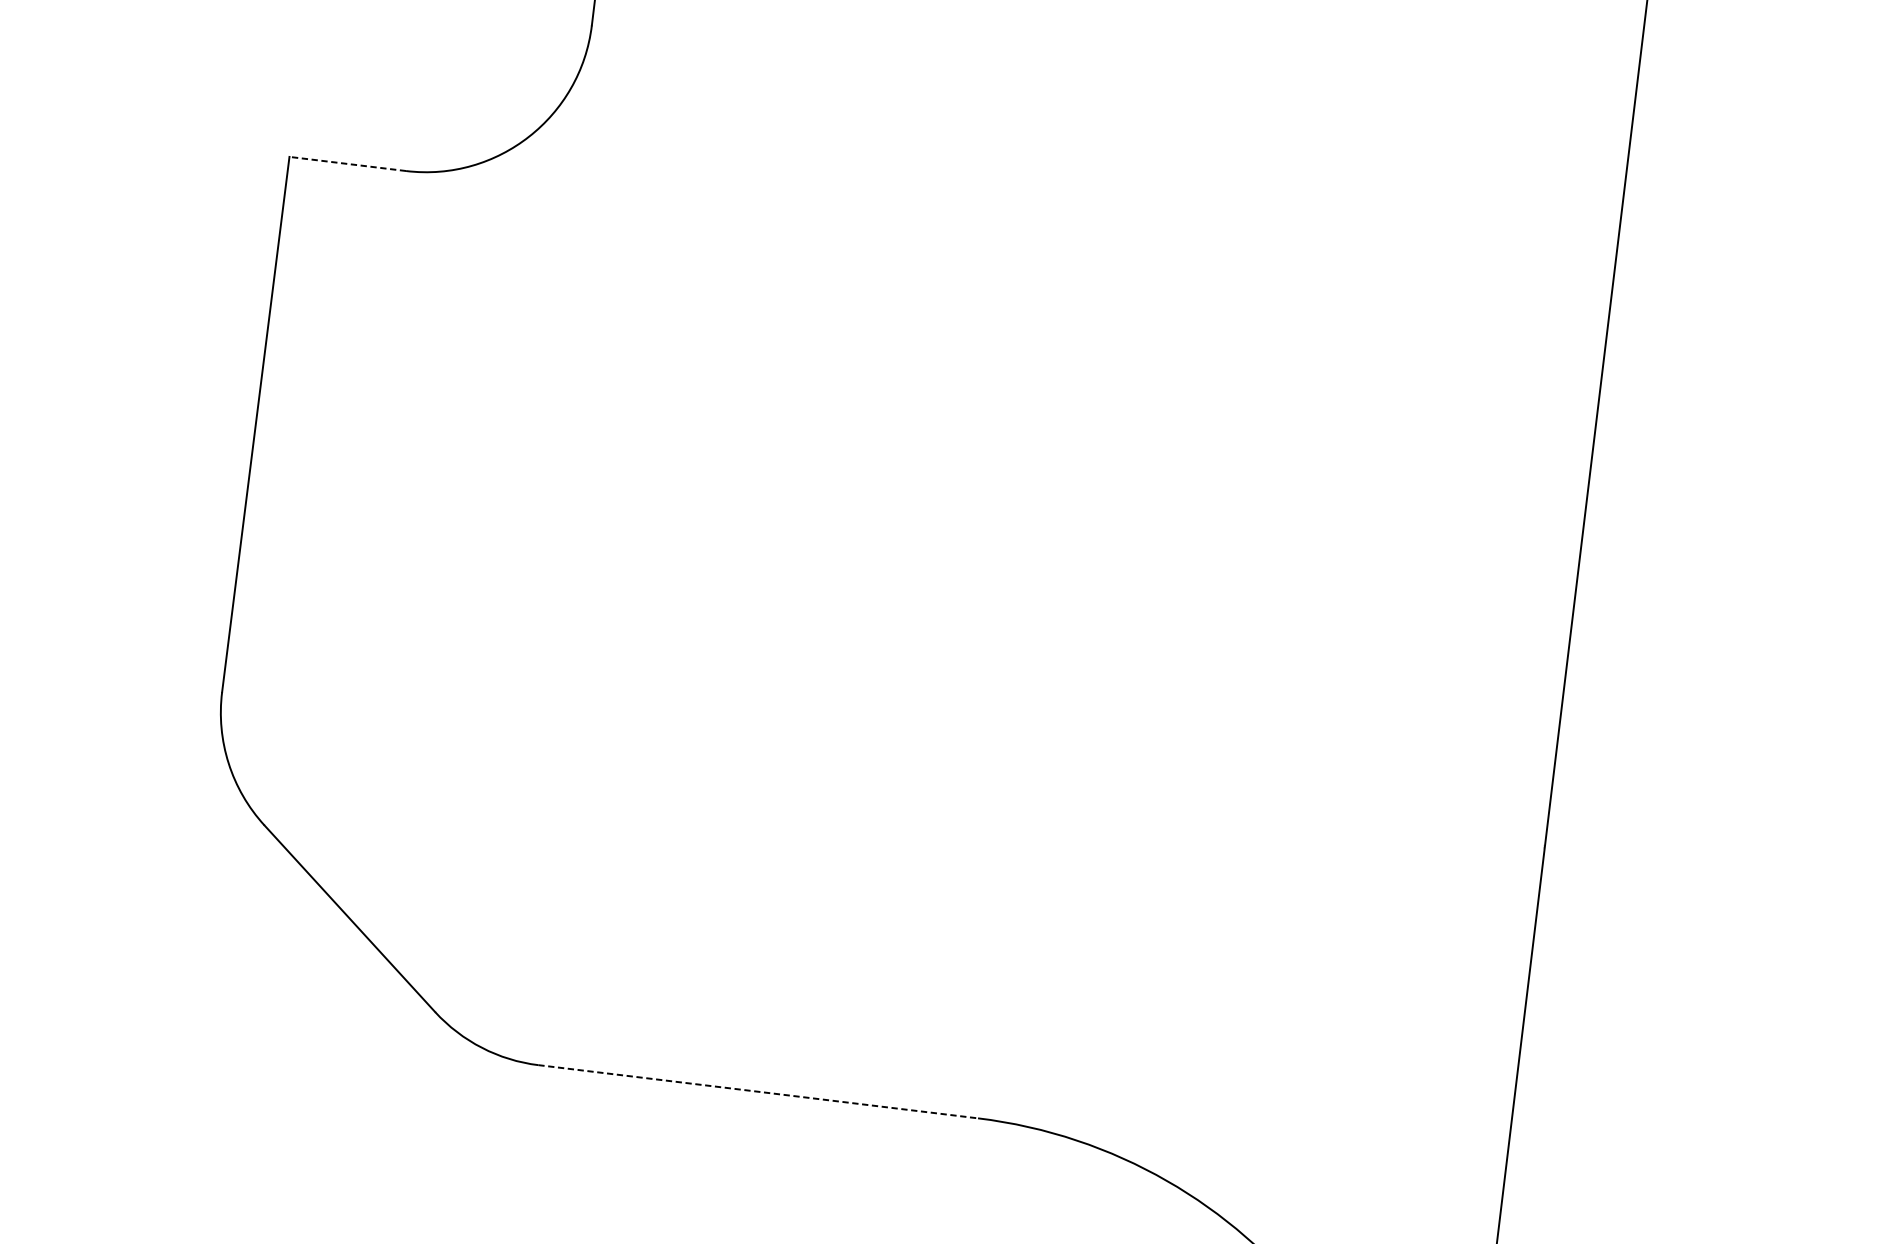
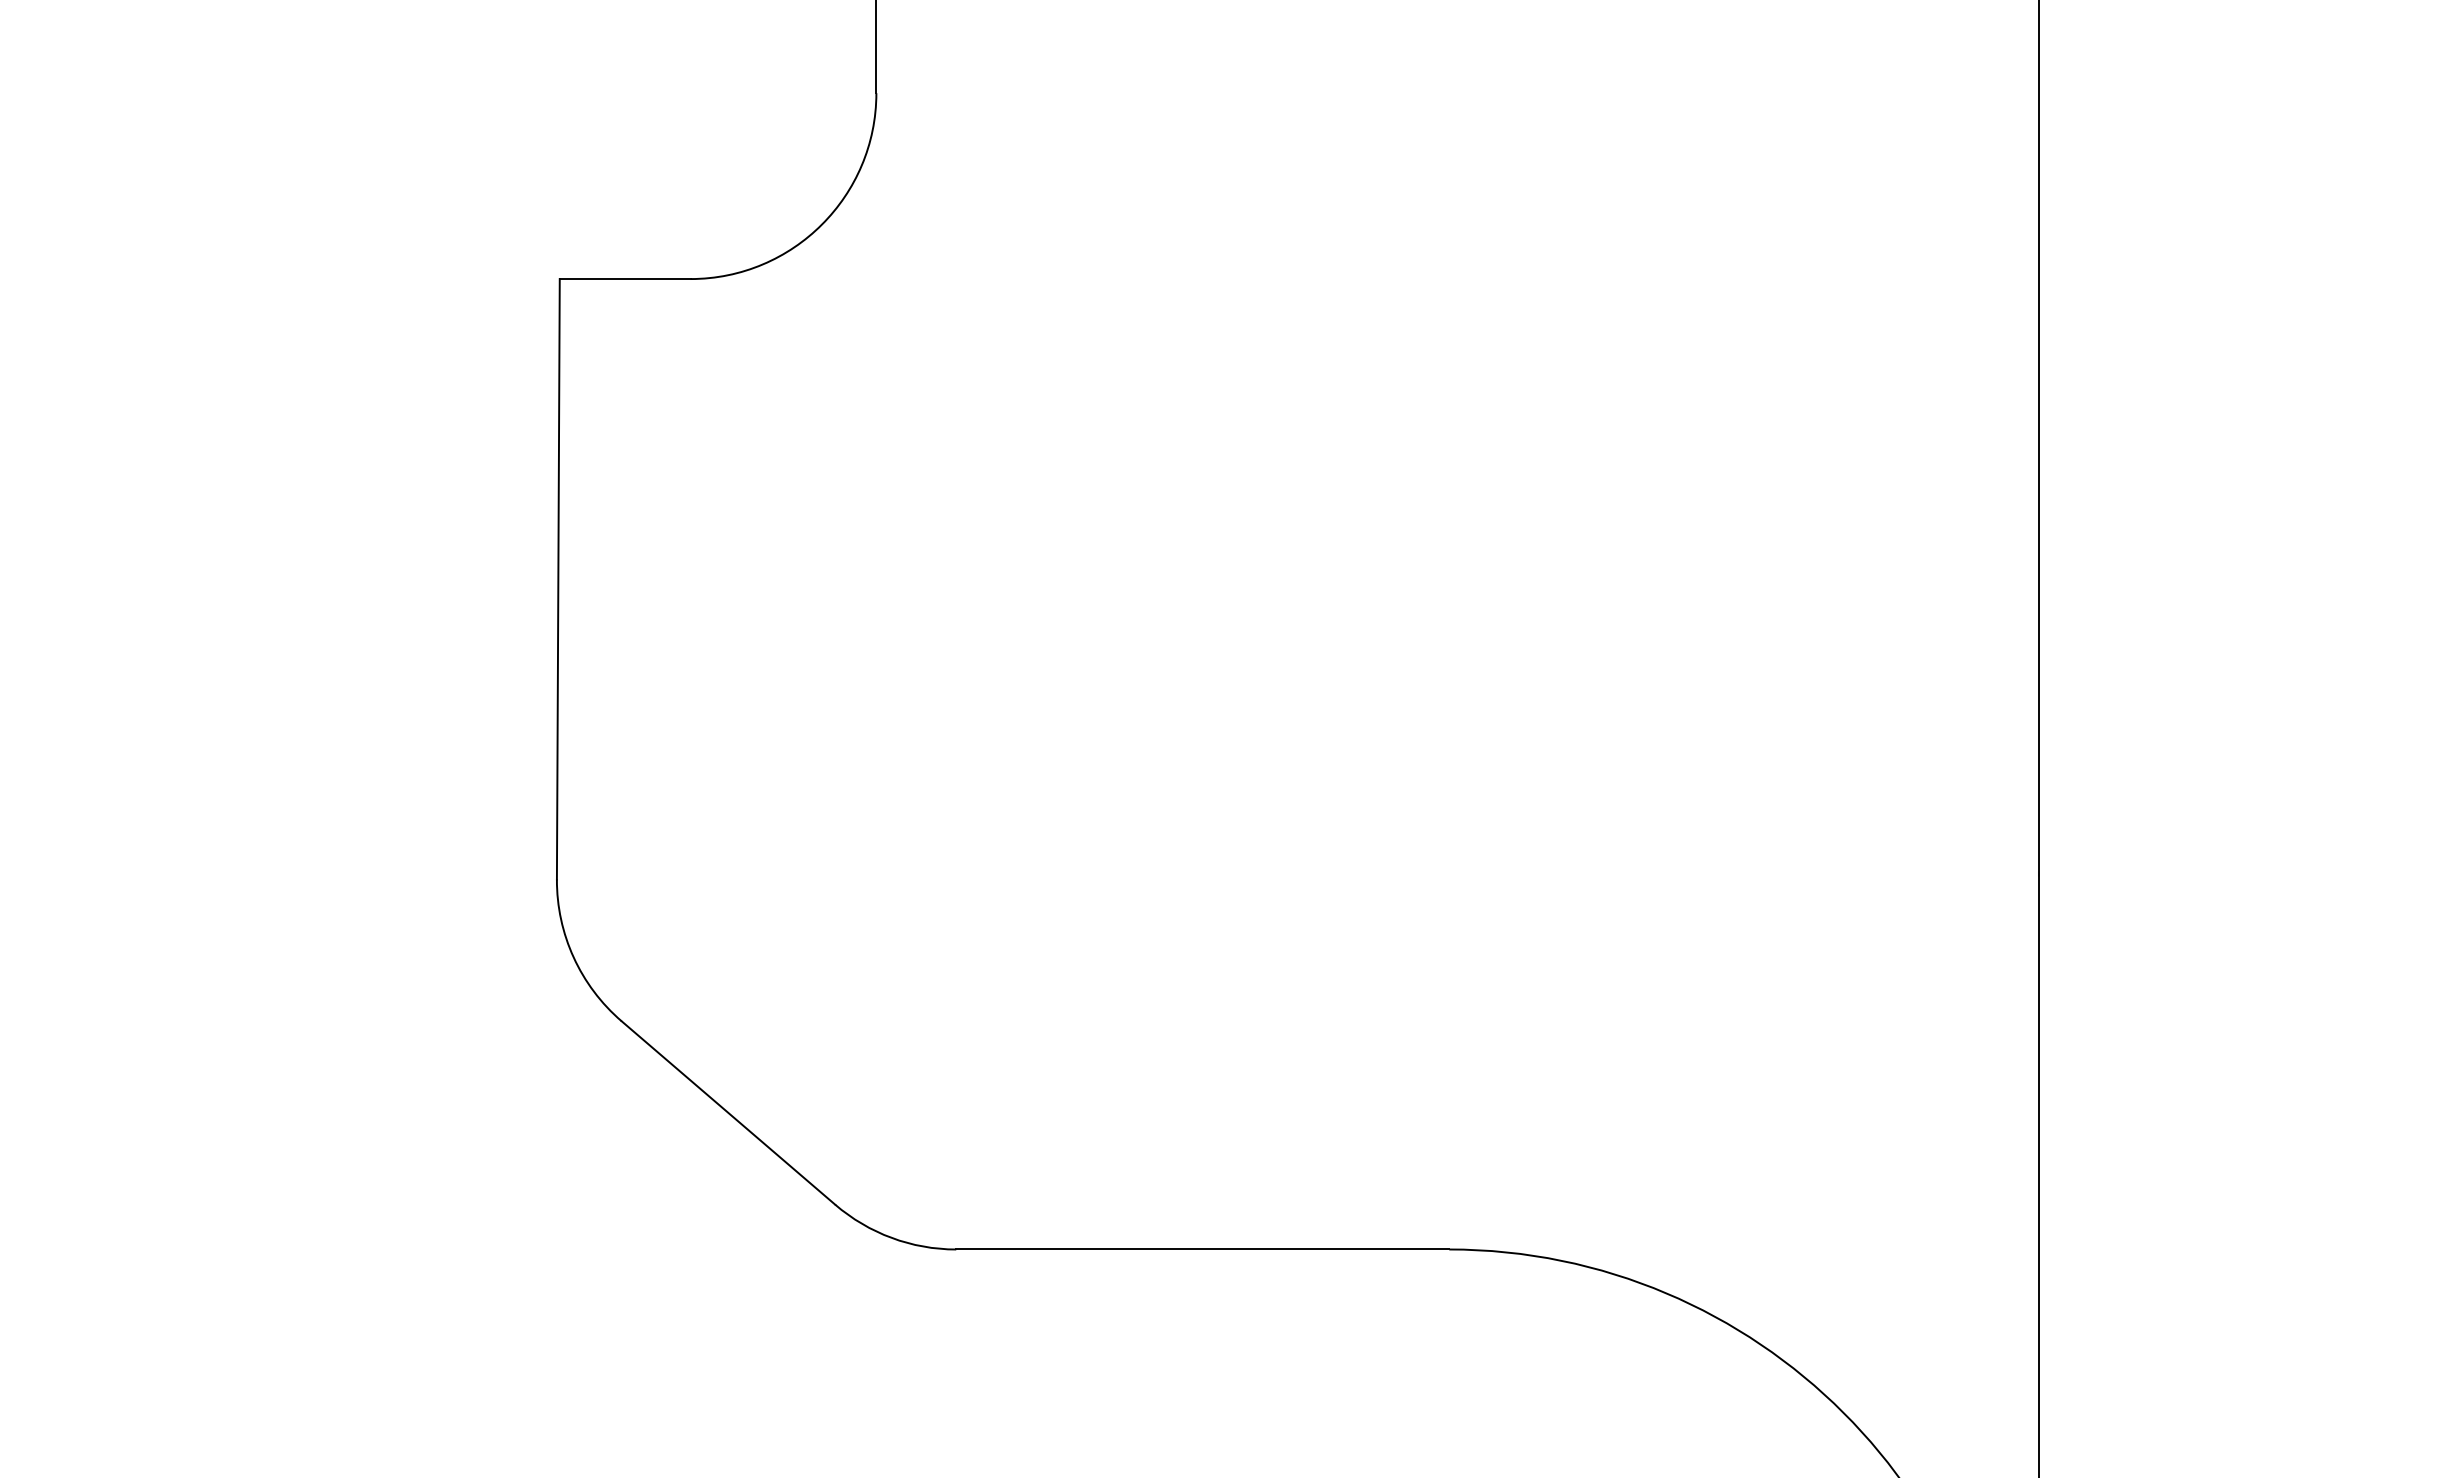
line: (347, 164) -> (624, 279), dashed -> solid
line: (757, 1091) -> (1202, 1249), dashed -> solid

